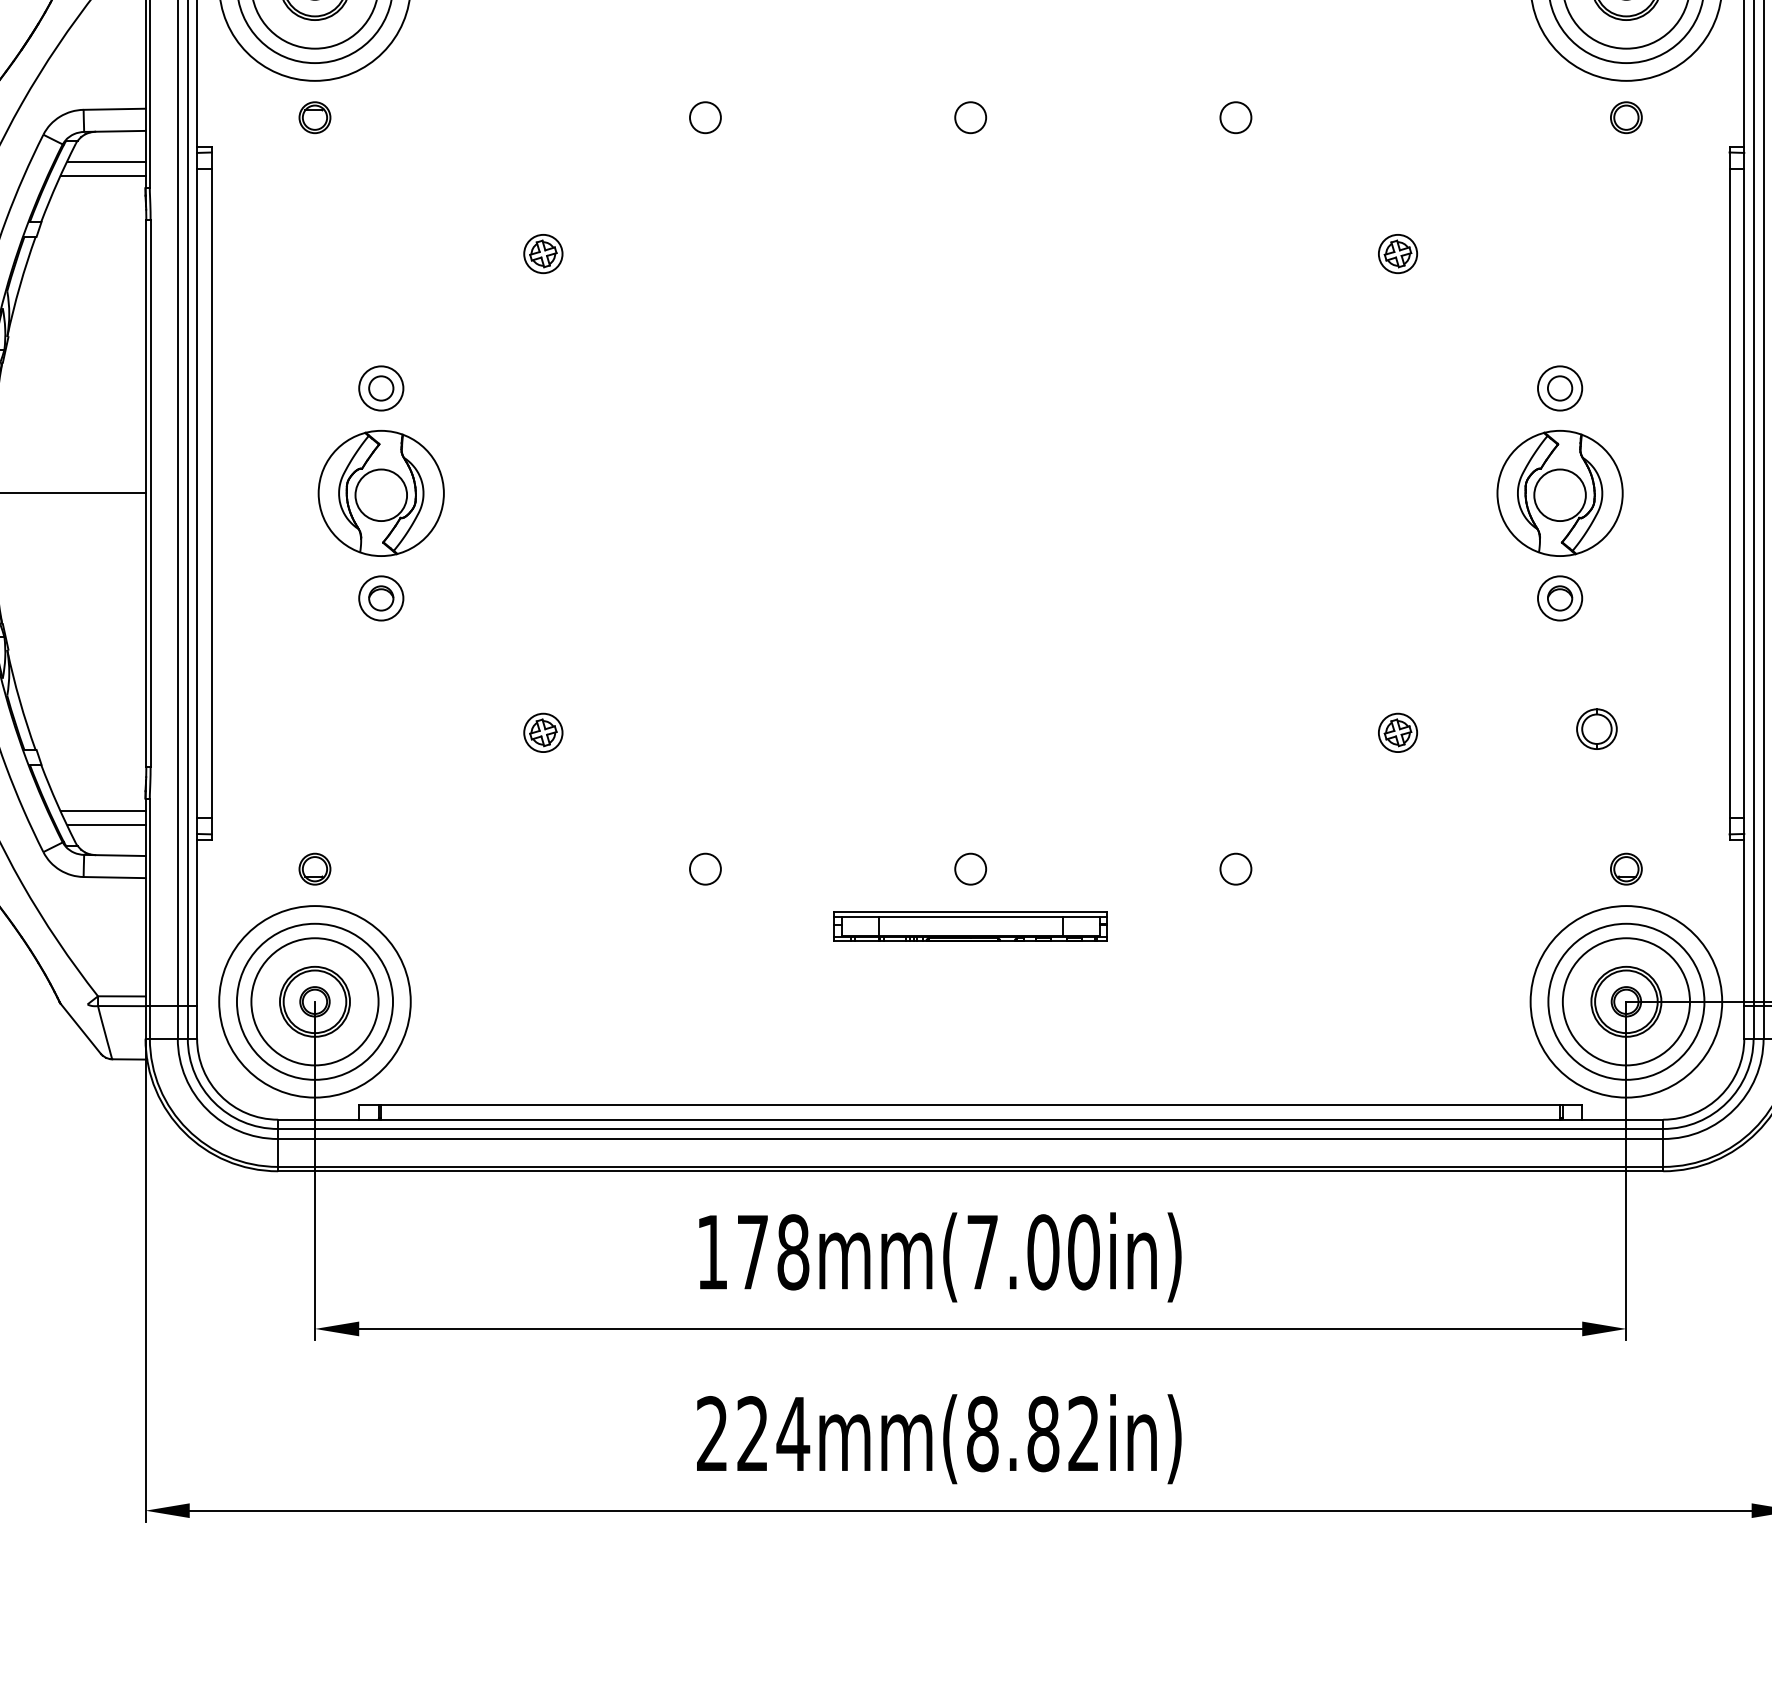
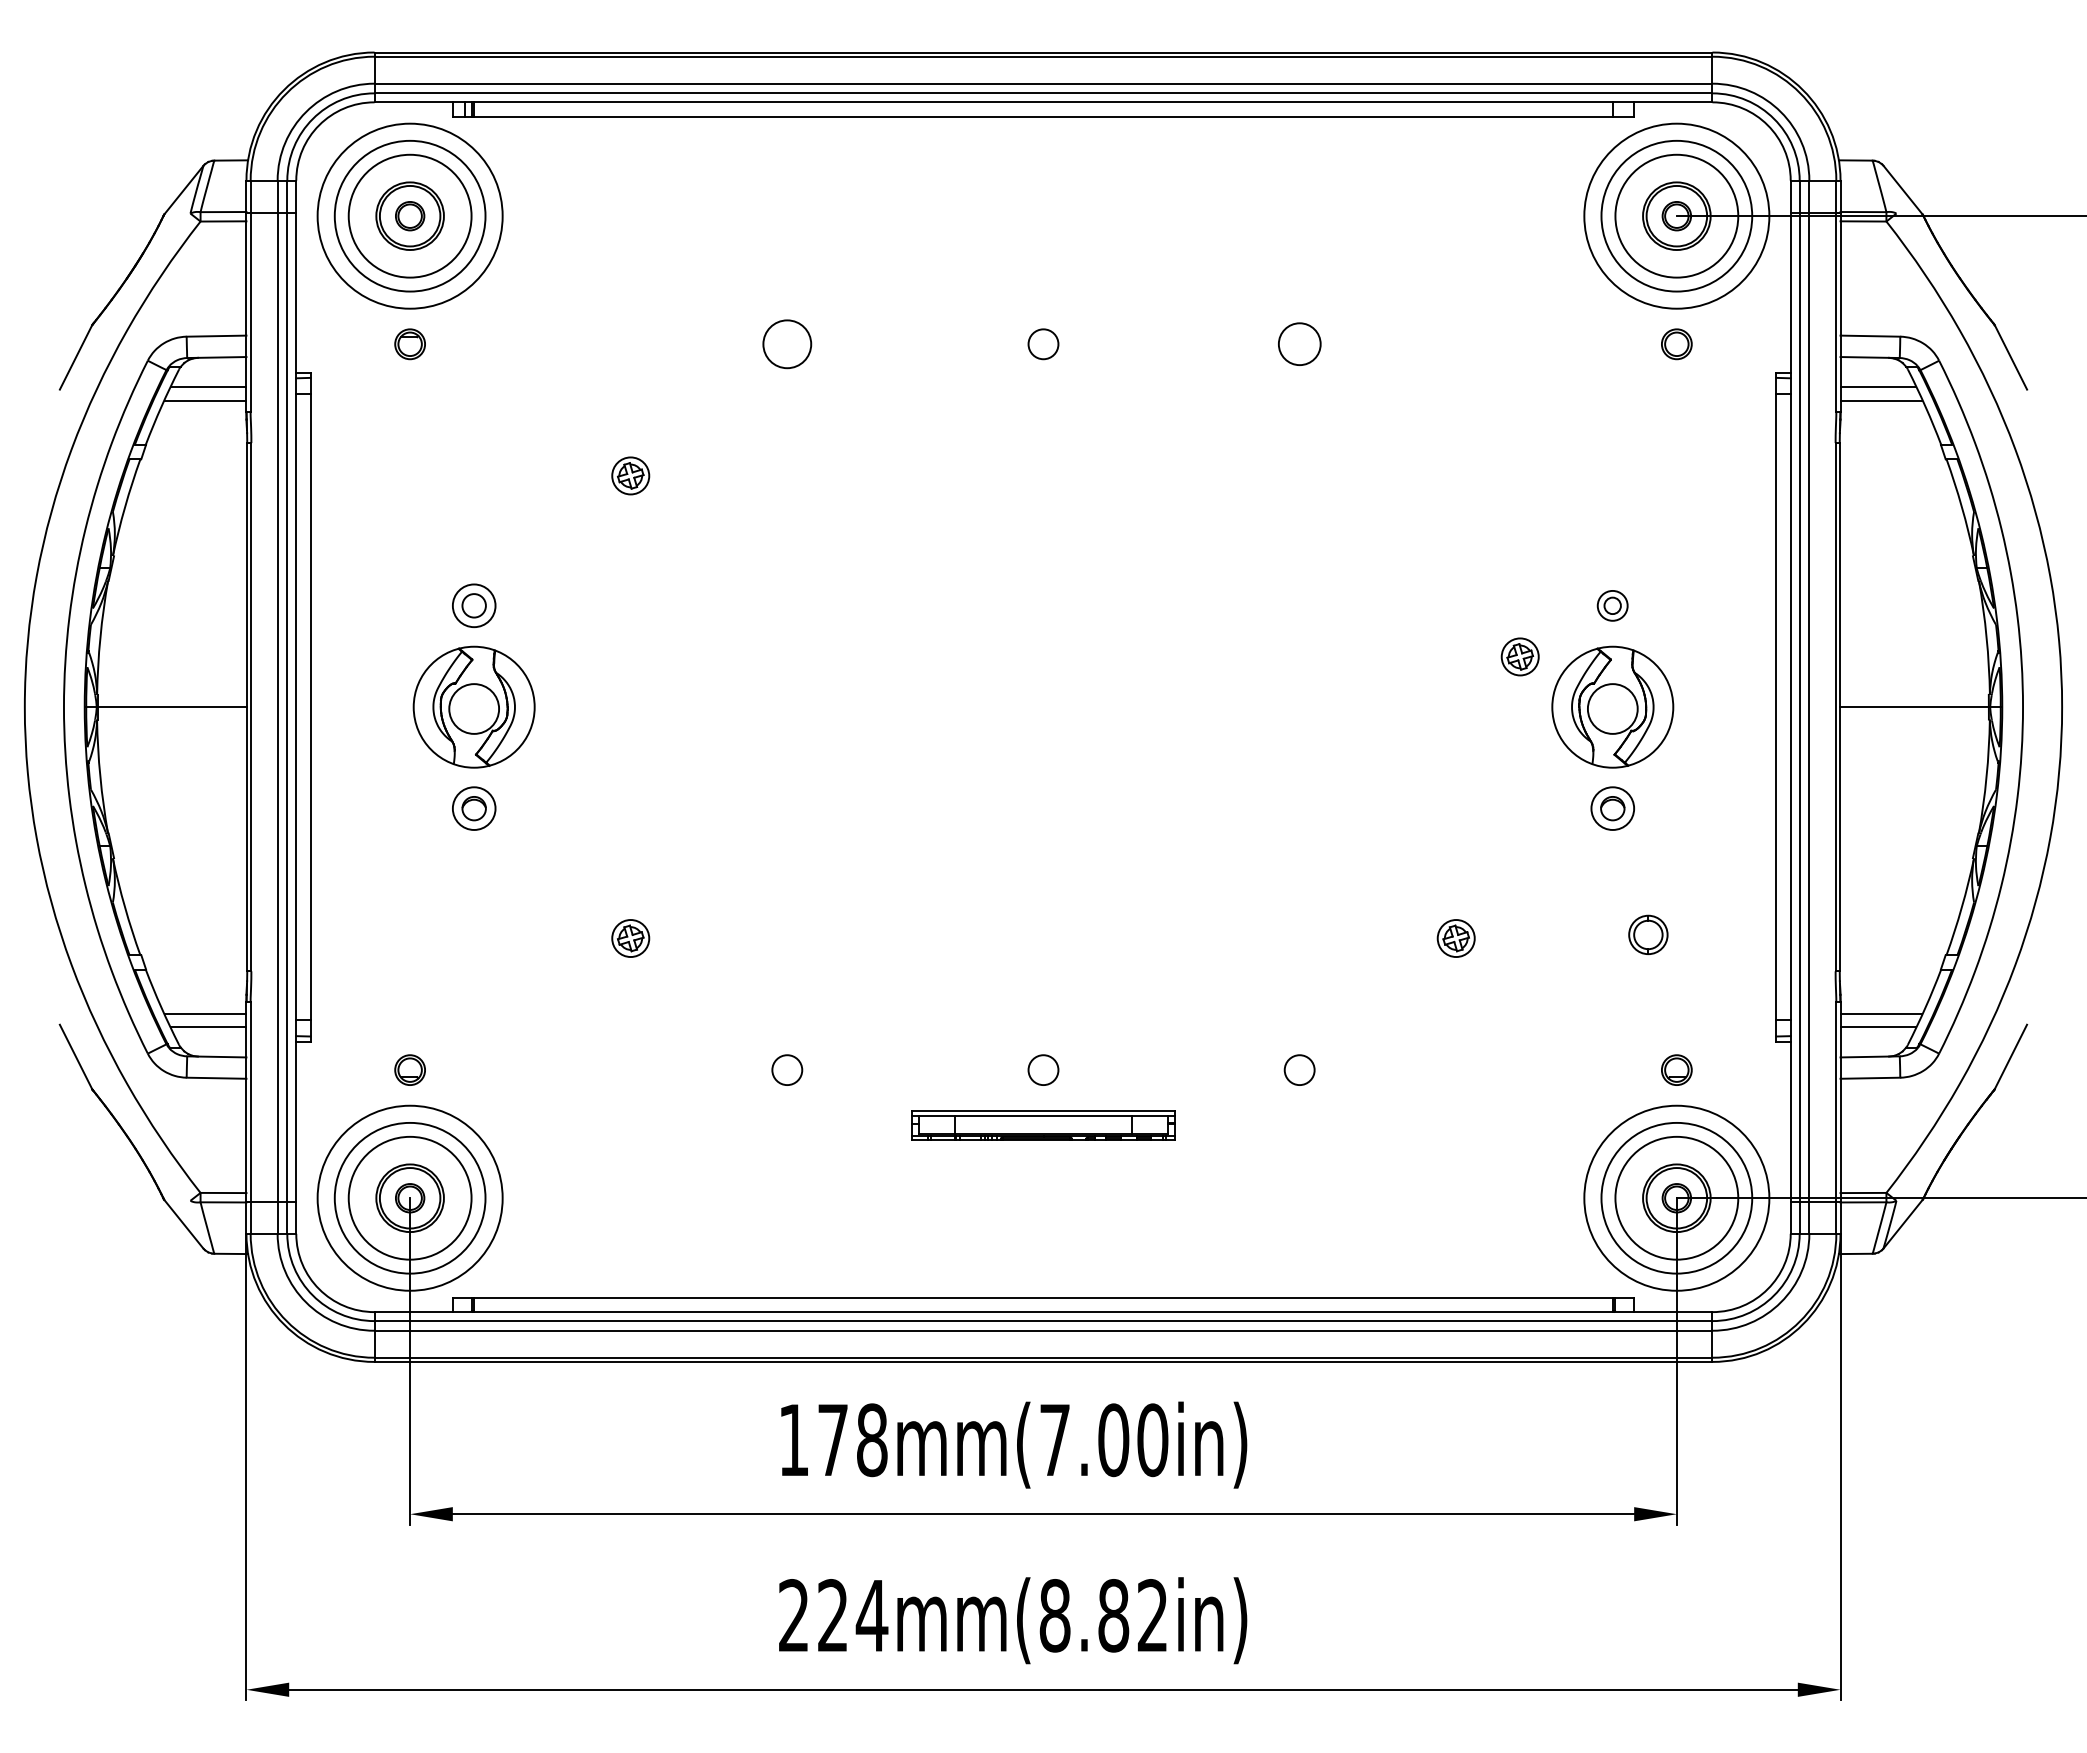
circle: (705, 117) -> (787, 344), size x1.6
circle: (1235, 117) -> (1299, 344), size x1.4
part: (1397, 253) -> (1519, 656), moved
part: (1559, 388) -> (1612, 605), size x0.7

